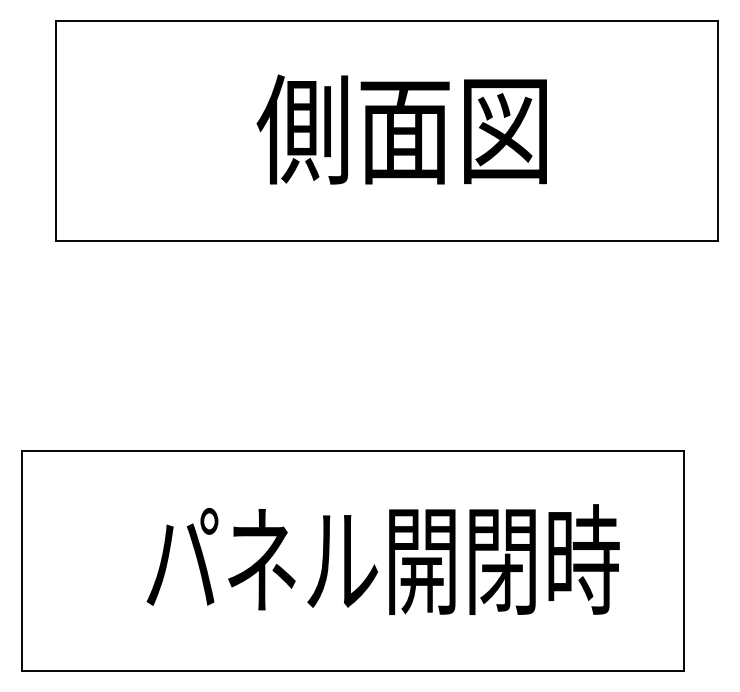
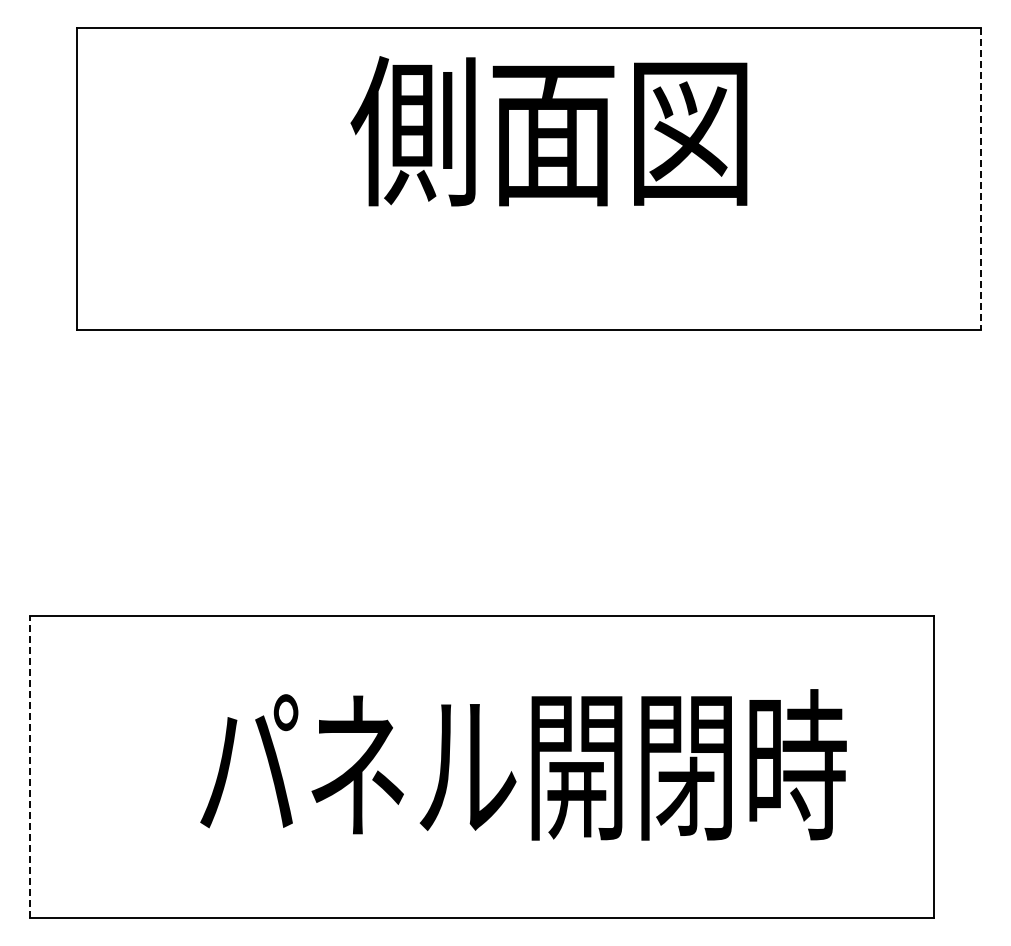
text: (401, 129) -> (548, 131), moved
line: (717, 130) -> (980, 178), solid -> dashed
line: (22, 561) -> (30, 767), solid -> dashed

